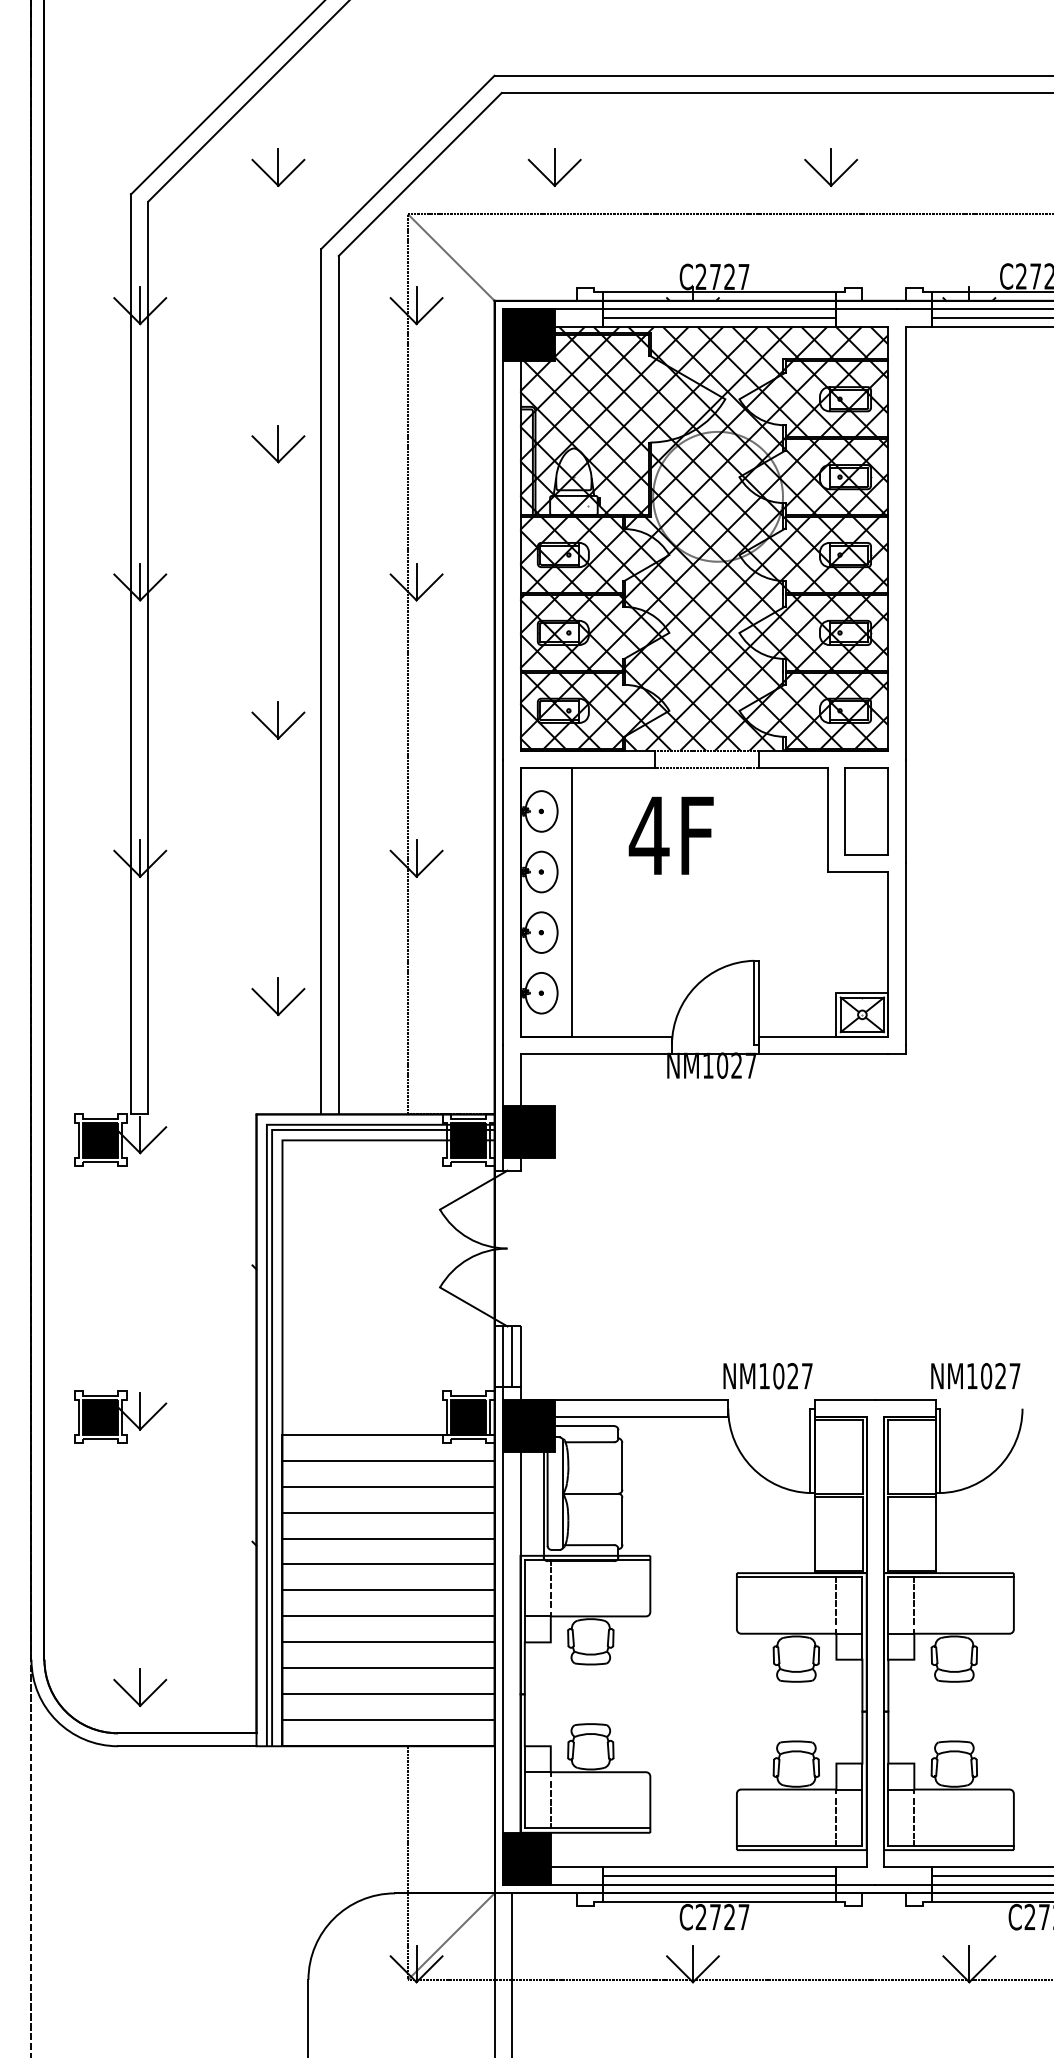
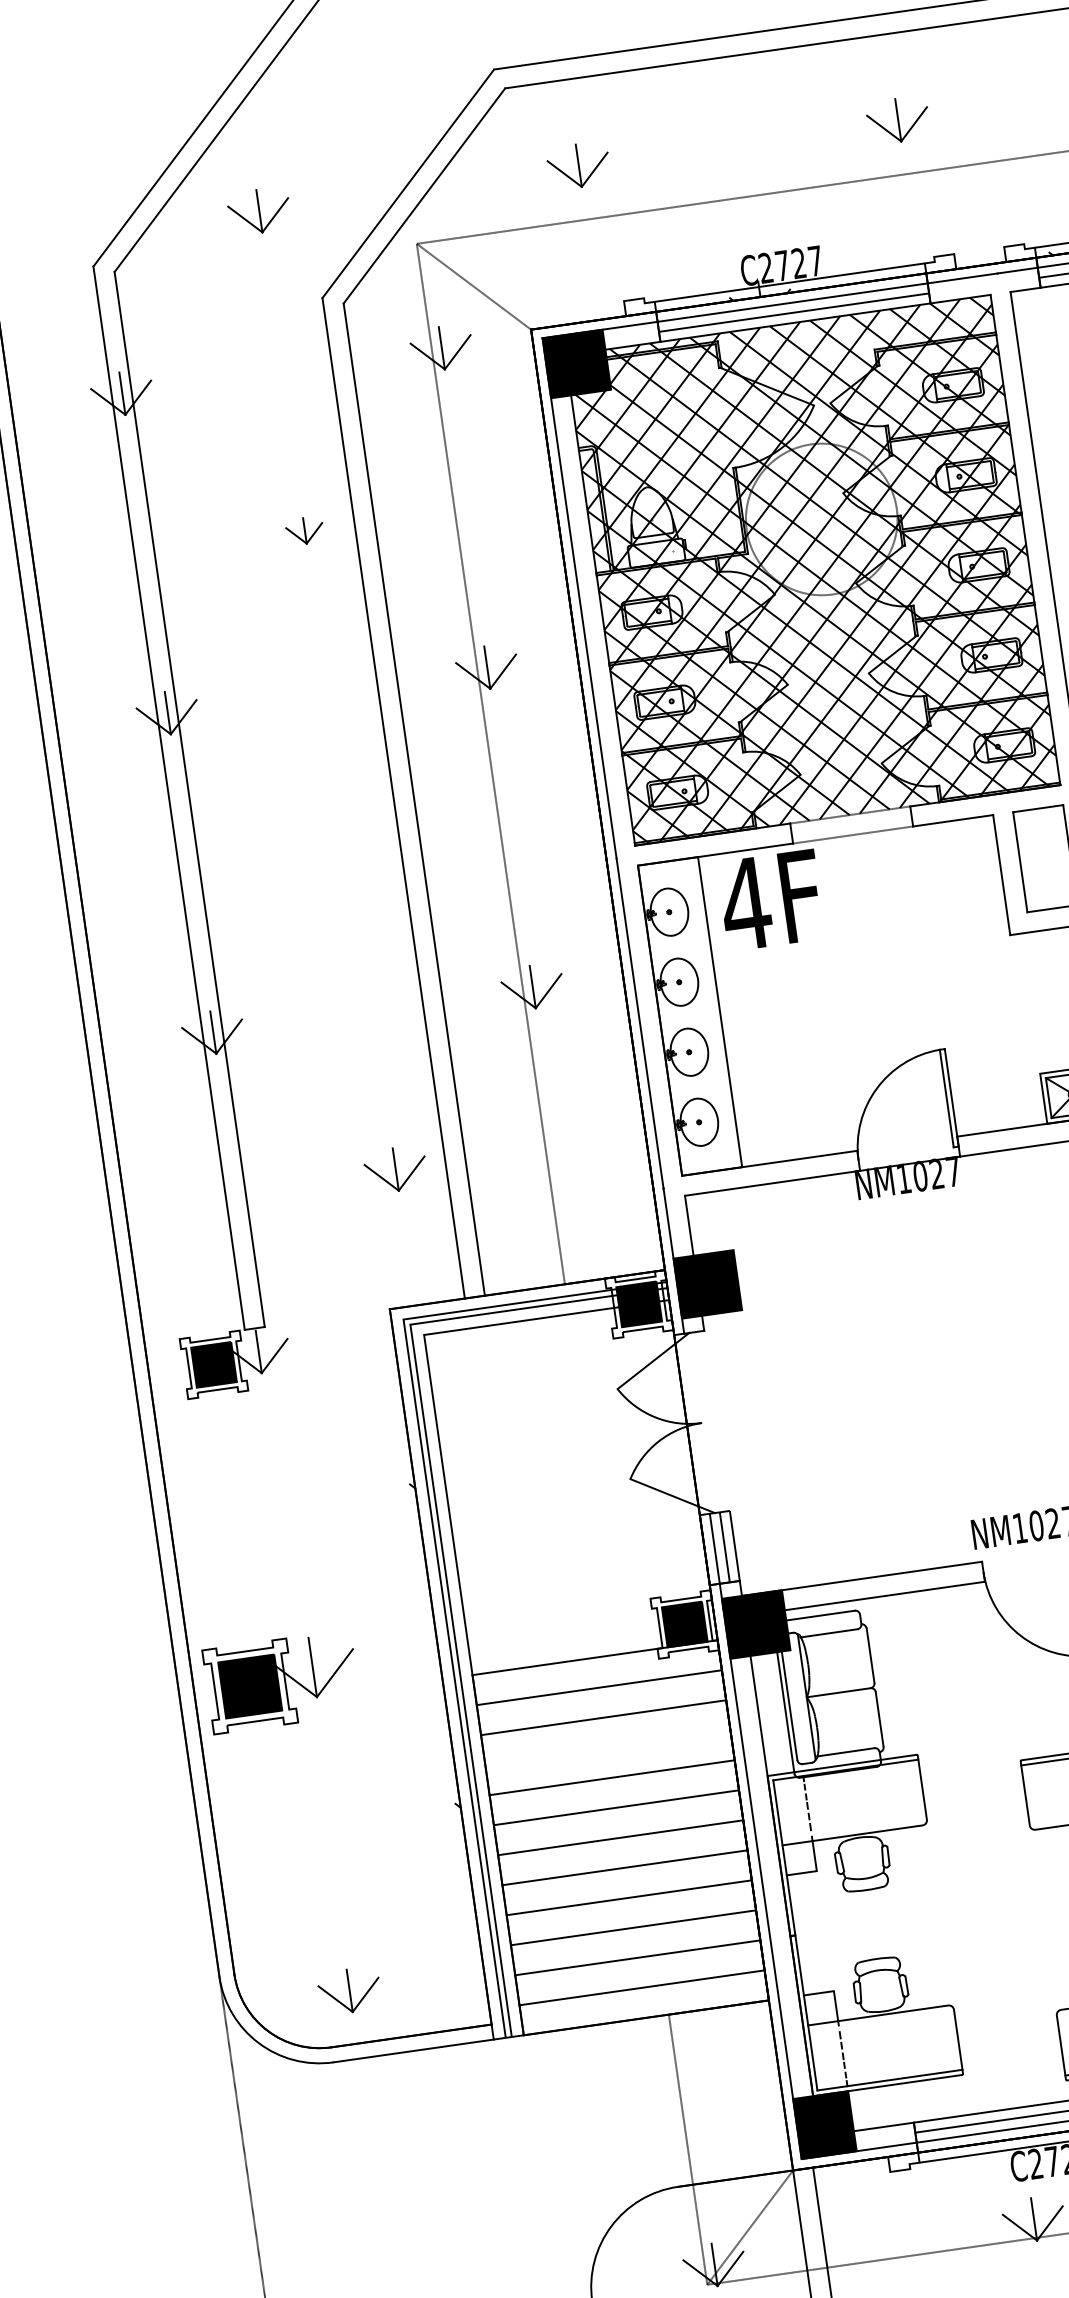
part: (278, 444) -> (305, 531), size x0.6
part: (278, 720) -> (350, 850), removed
text: (670, 835) -> (770, 900), moved
part: (120, 1416) -> (282, 1680), size x1.4
line: (388, 1512) -> (607, 1747), removed

